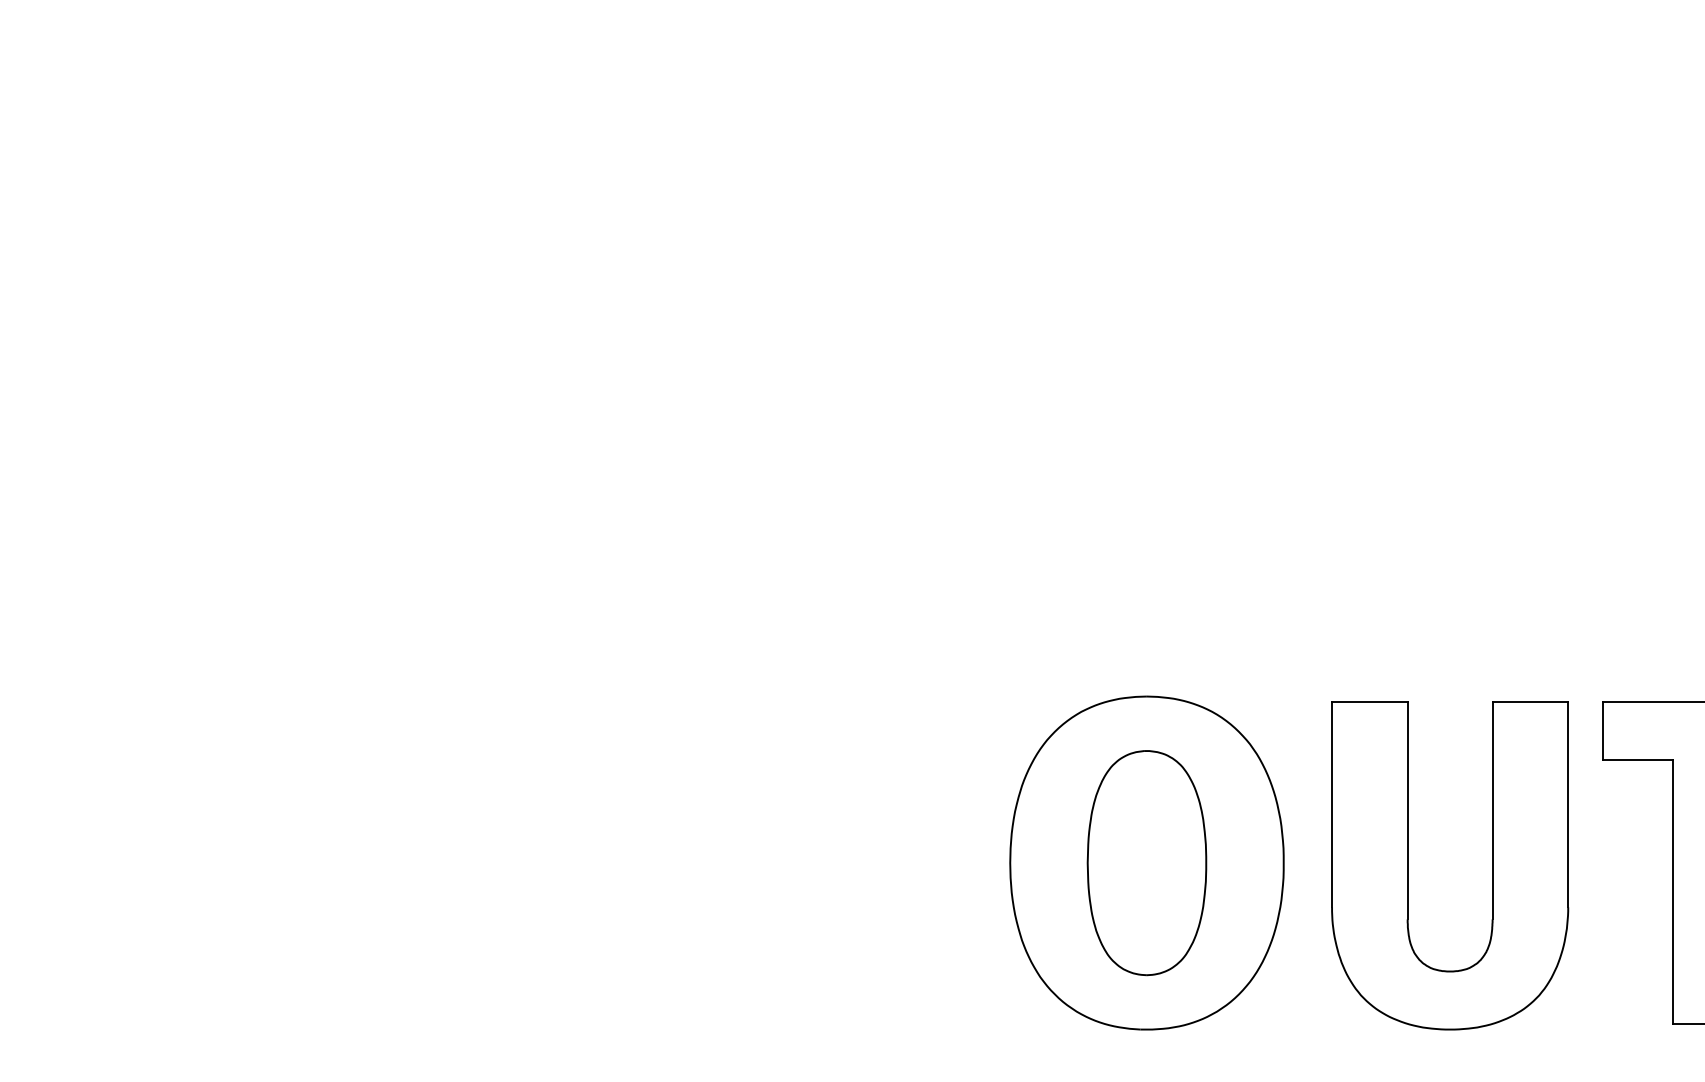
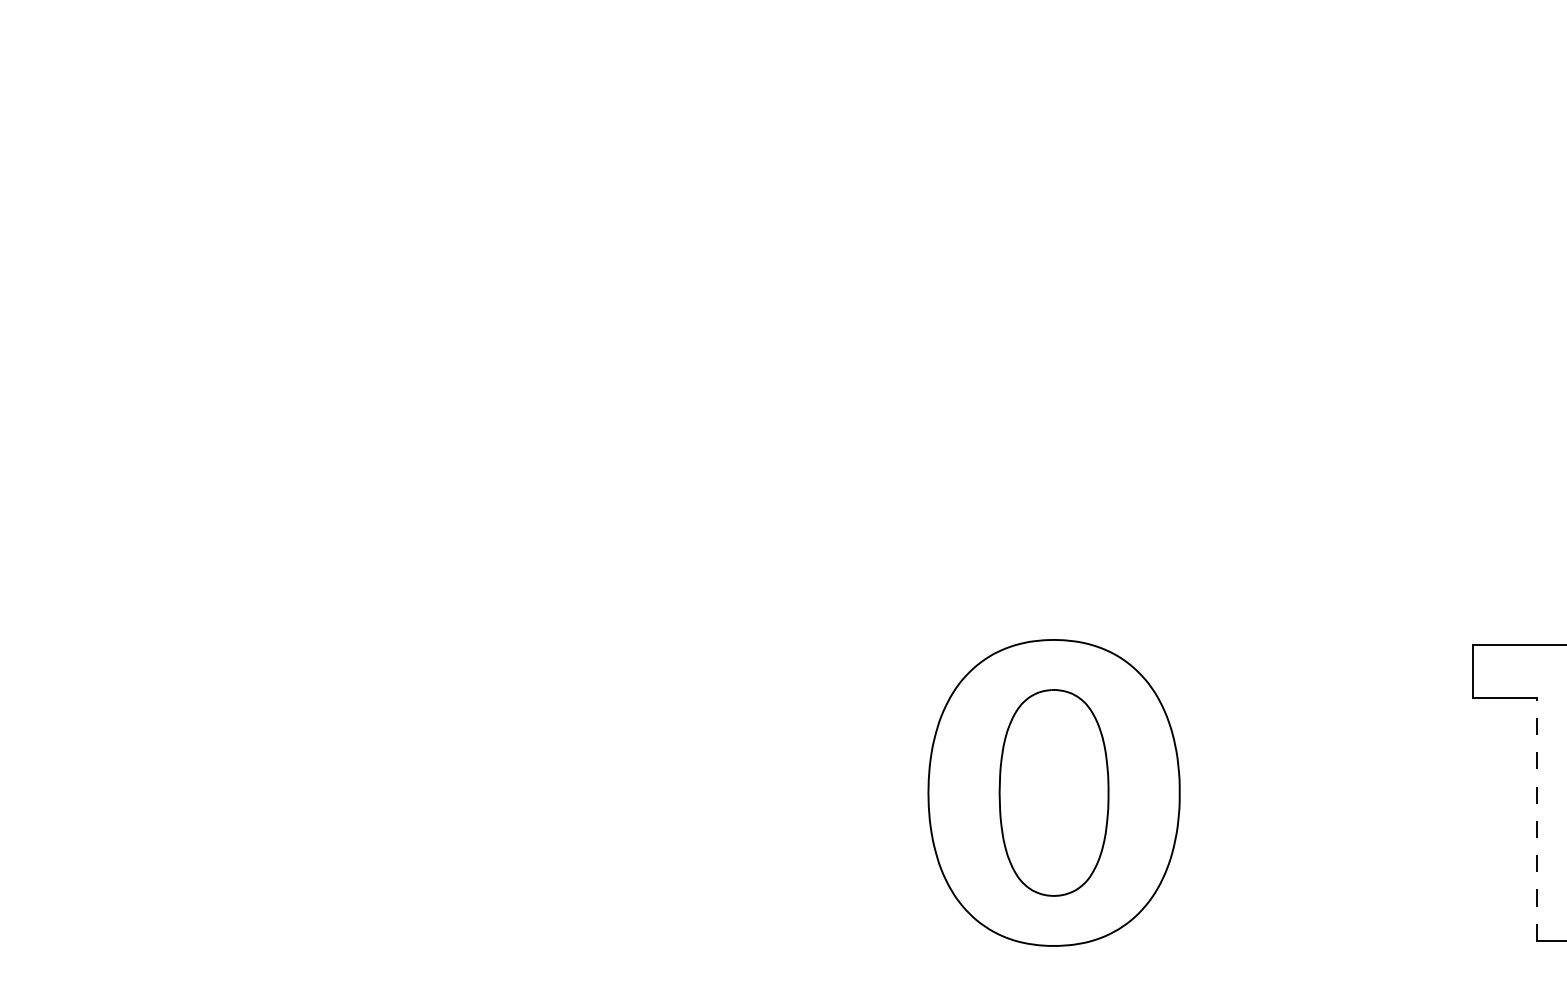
part: (1408, 865) -> (1294, 795), removed
line: (1673, 891) -> (1537, 819), solid -> dashed

